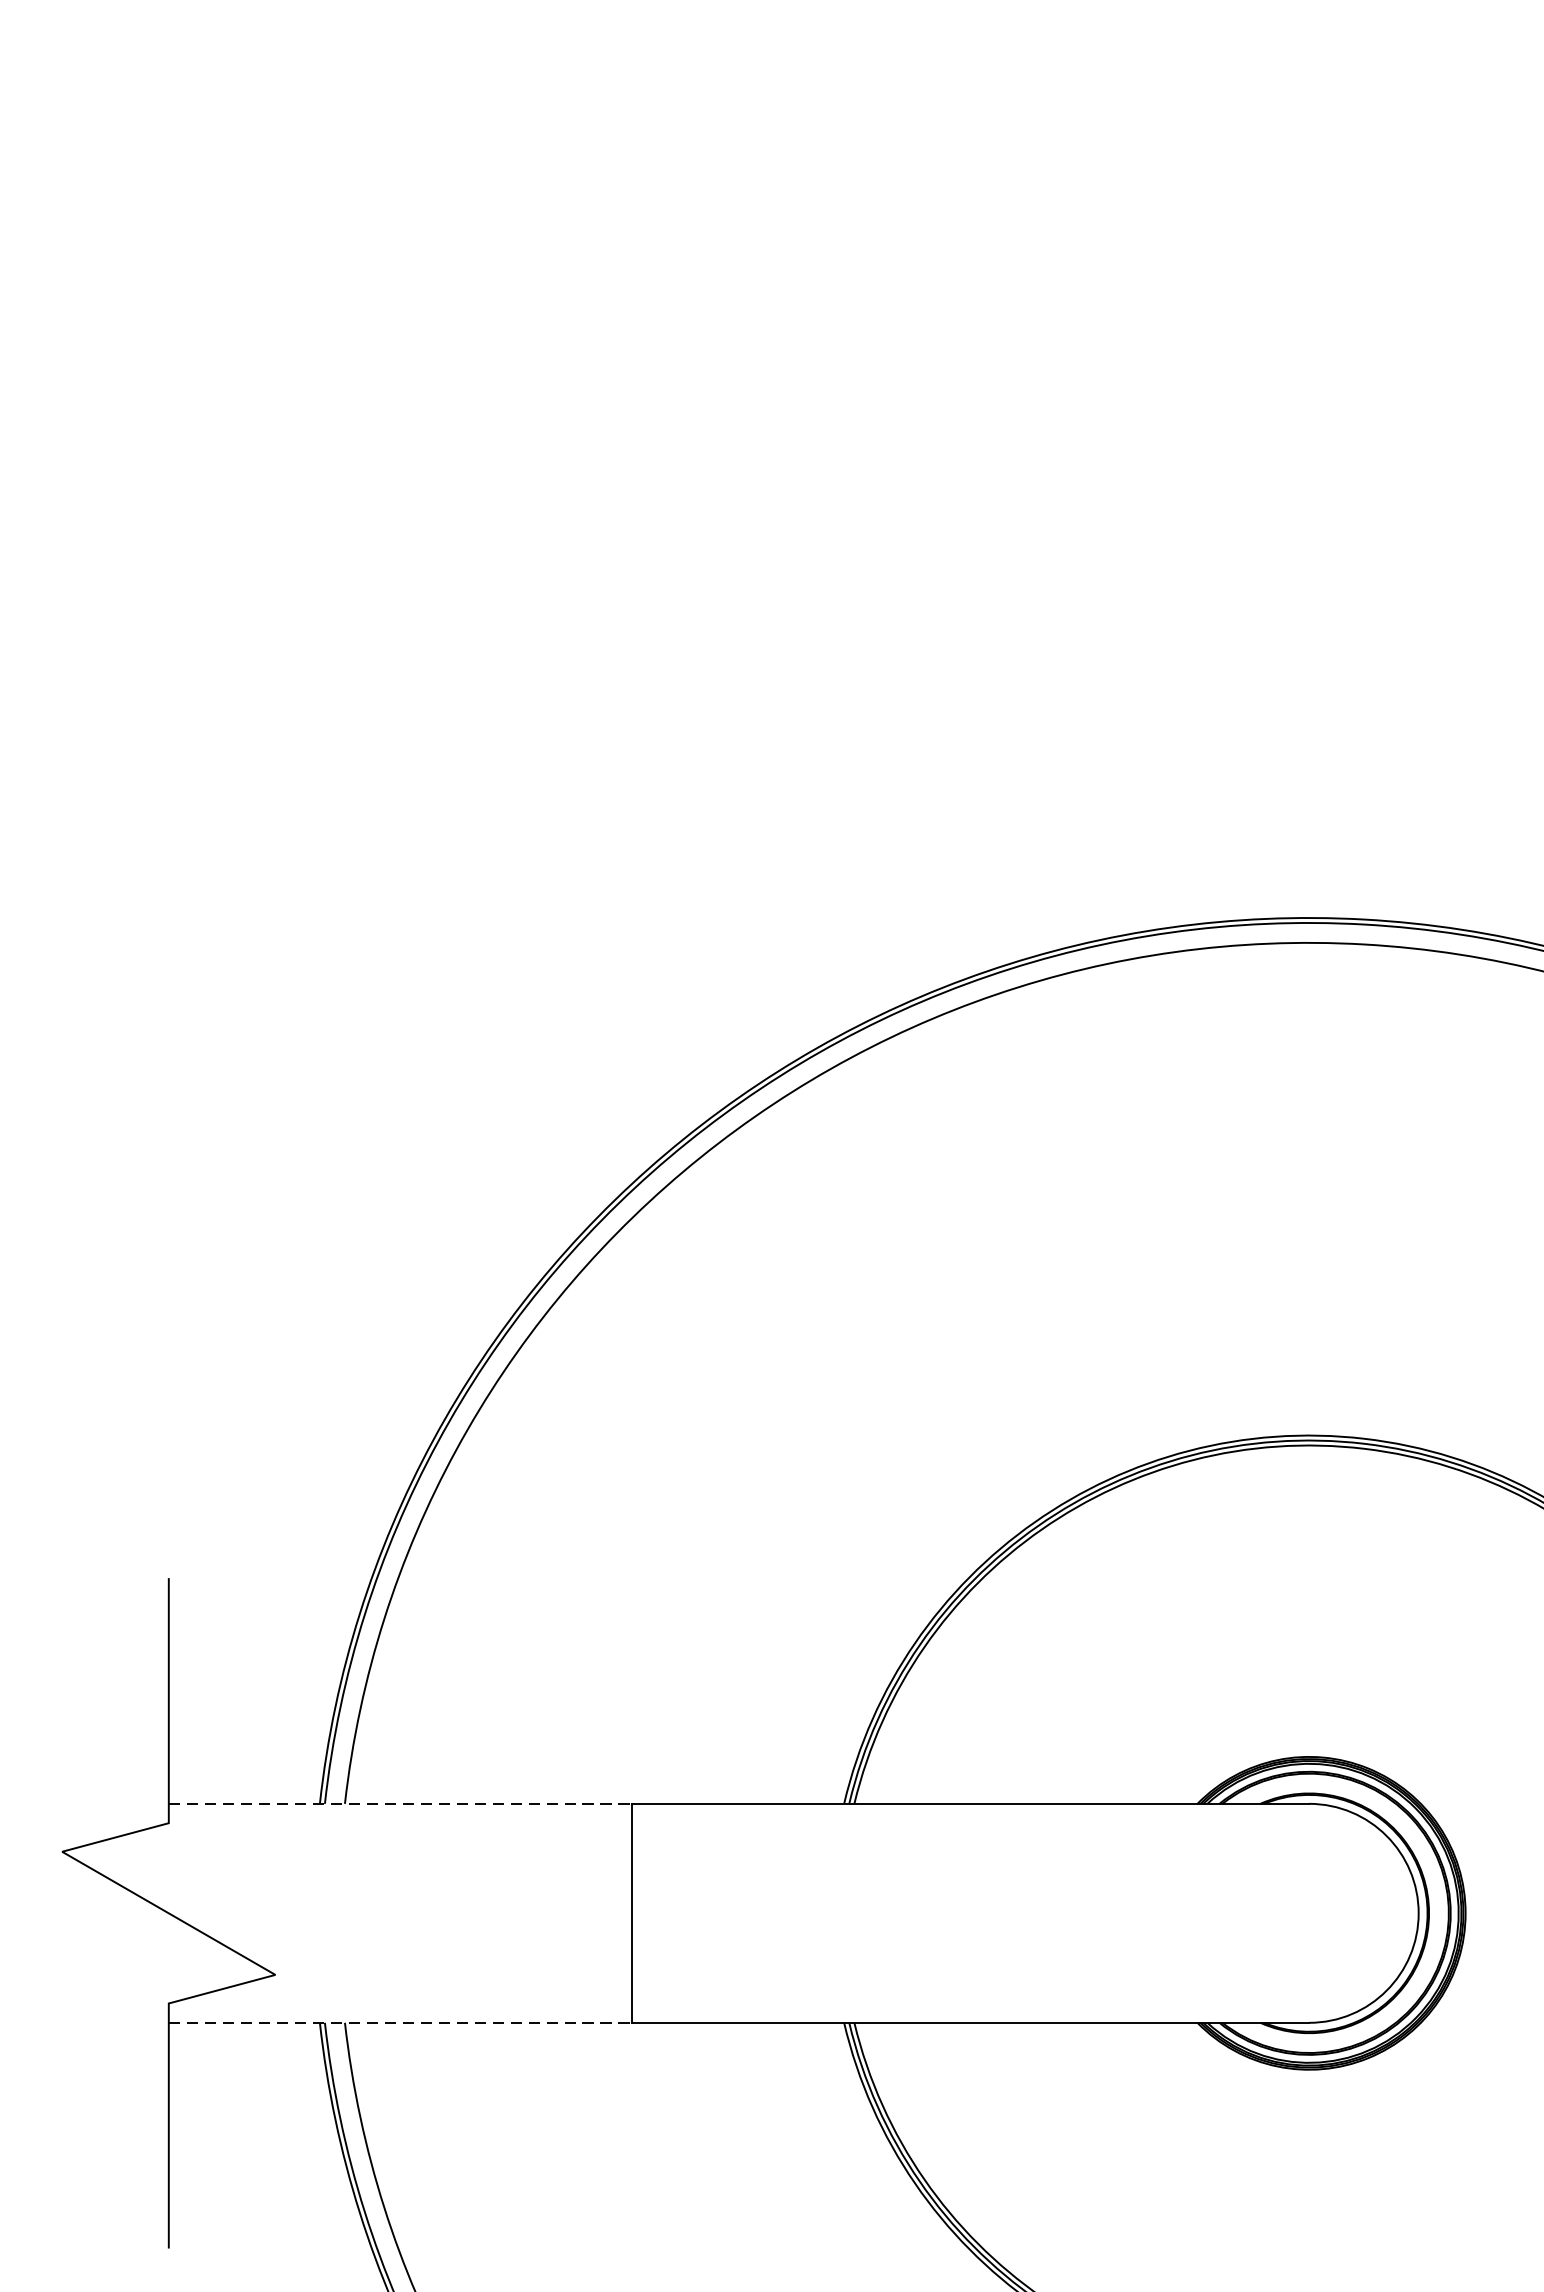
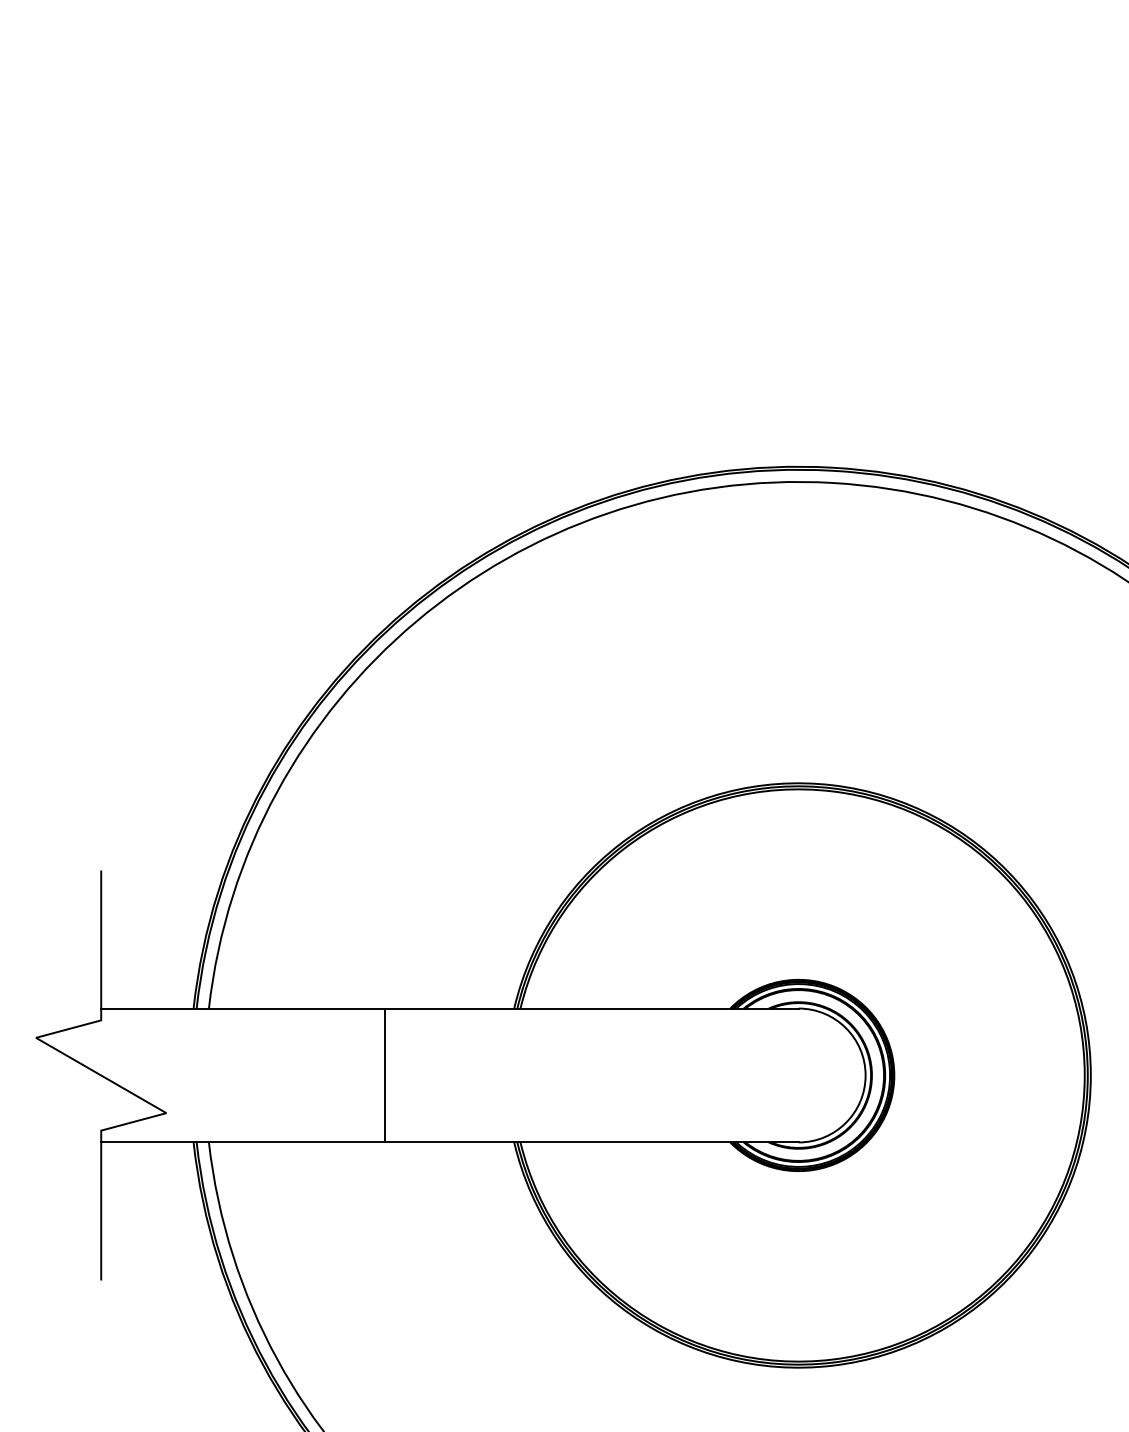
line: (399, 1803) -> (242, 1008), dashed -> solid
line: (399, 2022) -> (242, 1142), dashed -> solid

